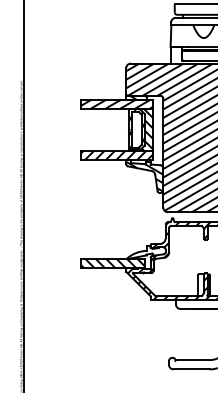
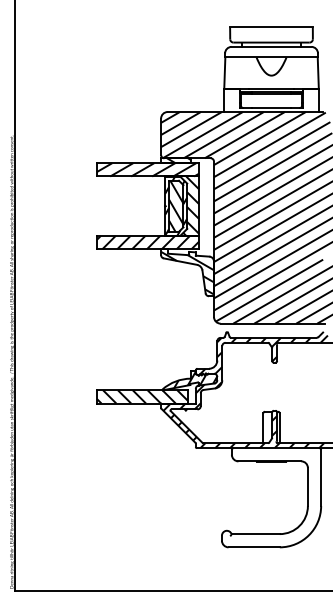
hatch: (137, 129) -> (176, 205), added
hatch: (150, 251) -> (195, 379), added

